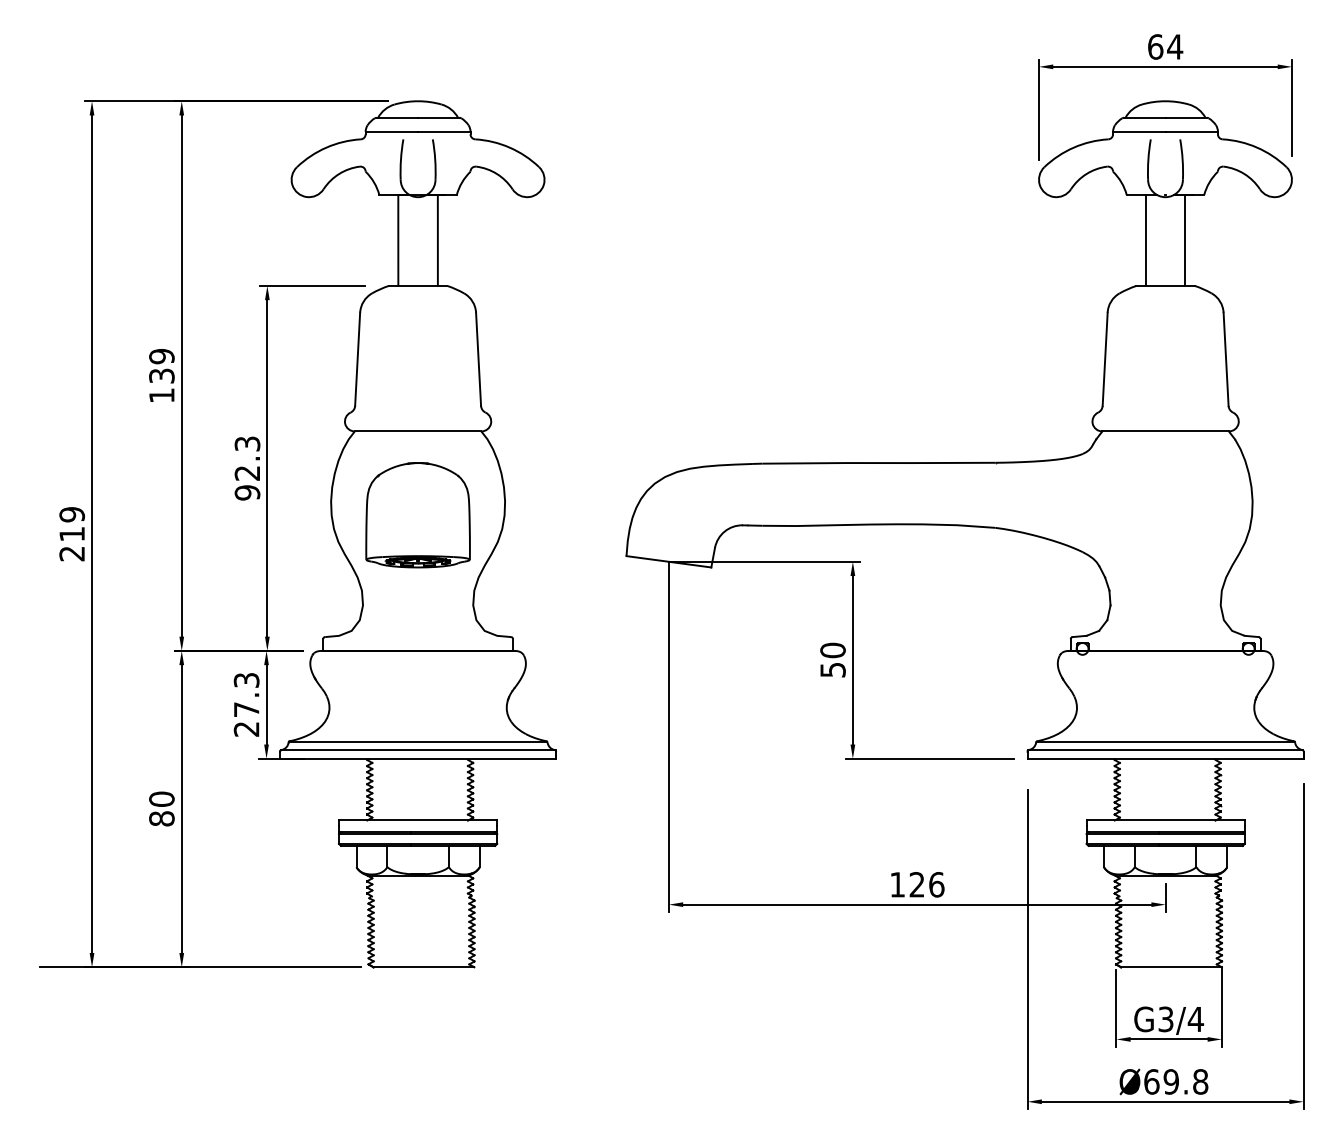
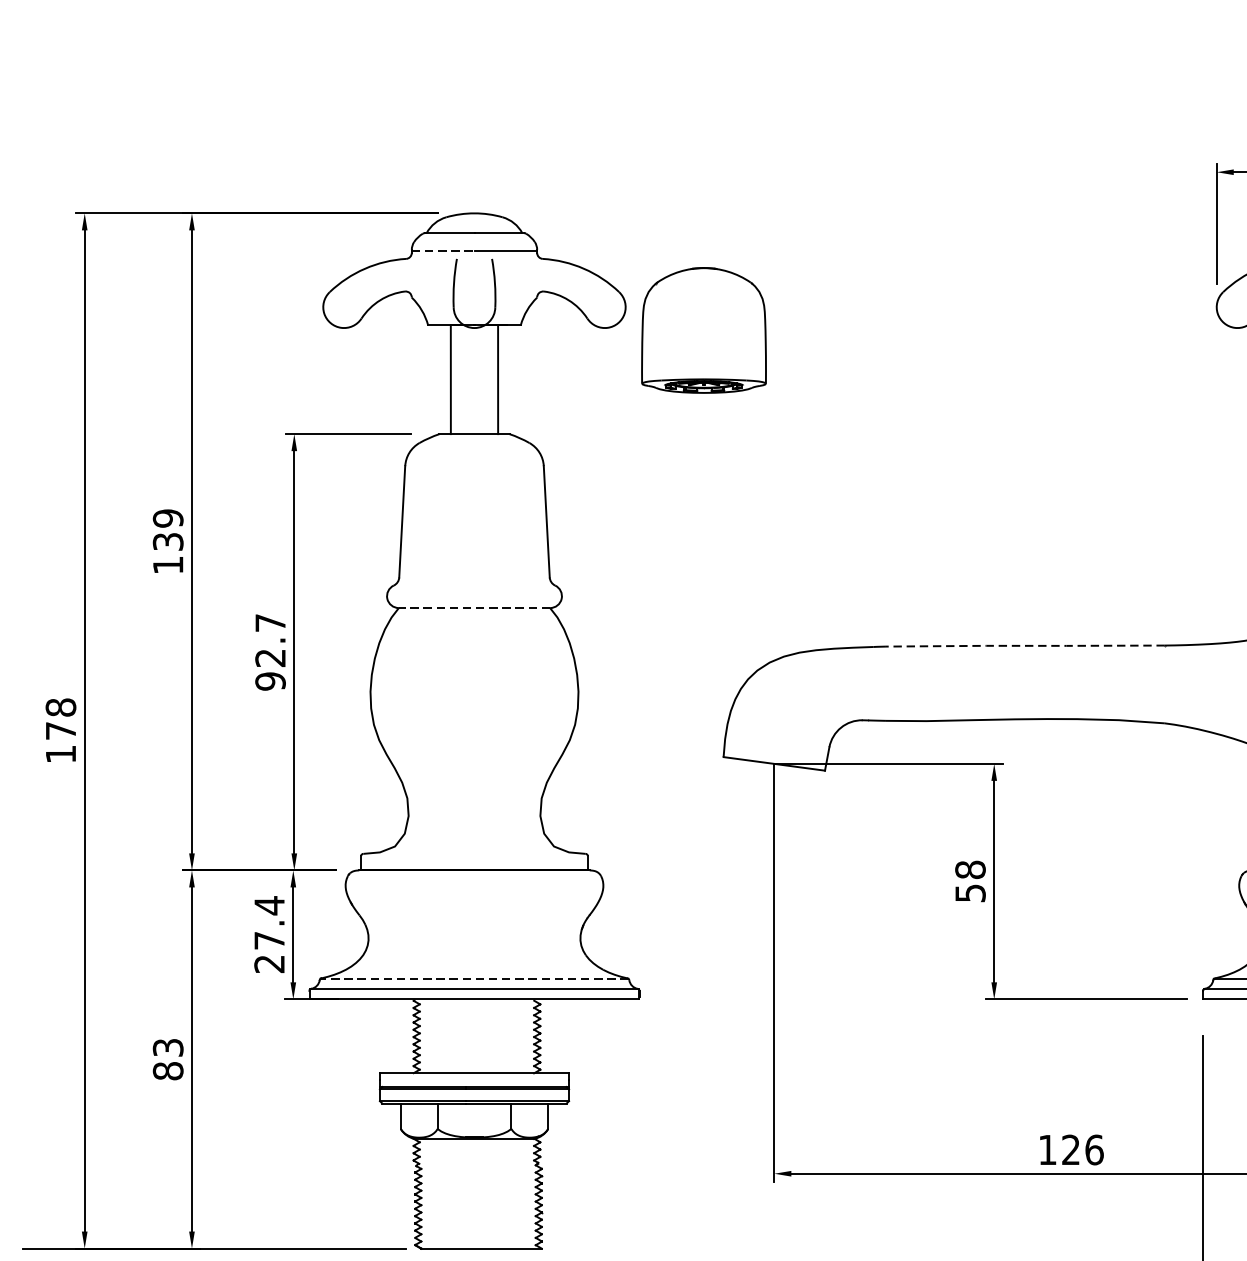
line: (392, 132) -> (443, 250), solid -> dashed
line: (417, 431) -> (473, 608), solid -> dashed
text: (247, 443) -> (270, 622), 92.3 -> 92.7
line: (878, 463) -> (1024, 646), solid -> dashed
part: (417, 515) -> (703, 330), moved
text: (72, 534) -> (61, 731), 219 -> 178
text: (832, 650) -> (969, 869), 50 -> 58
text: (246, 680) -> (269, 905), 27.3 -> 27.4
line: (417, 741) -> (473, 978), solid -> dashed
text: (161, 798) -> (167, 1046), 80 -> 83

